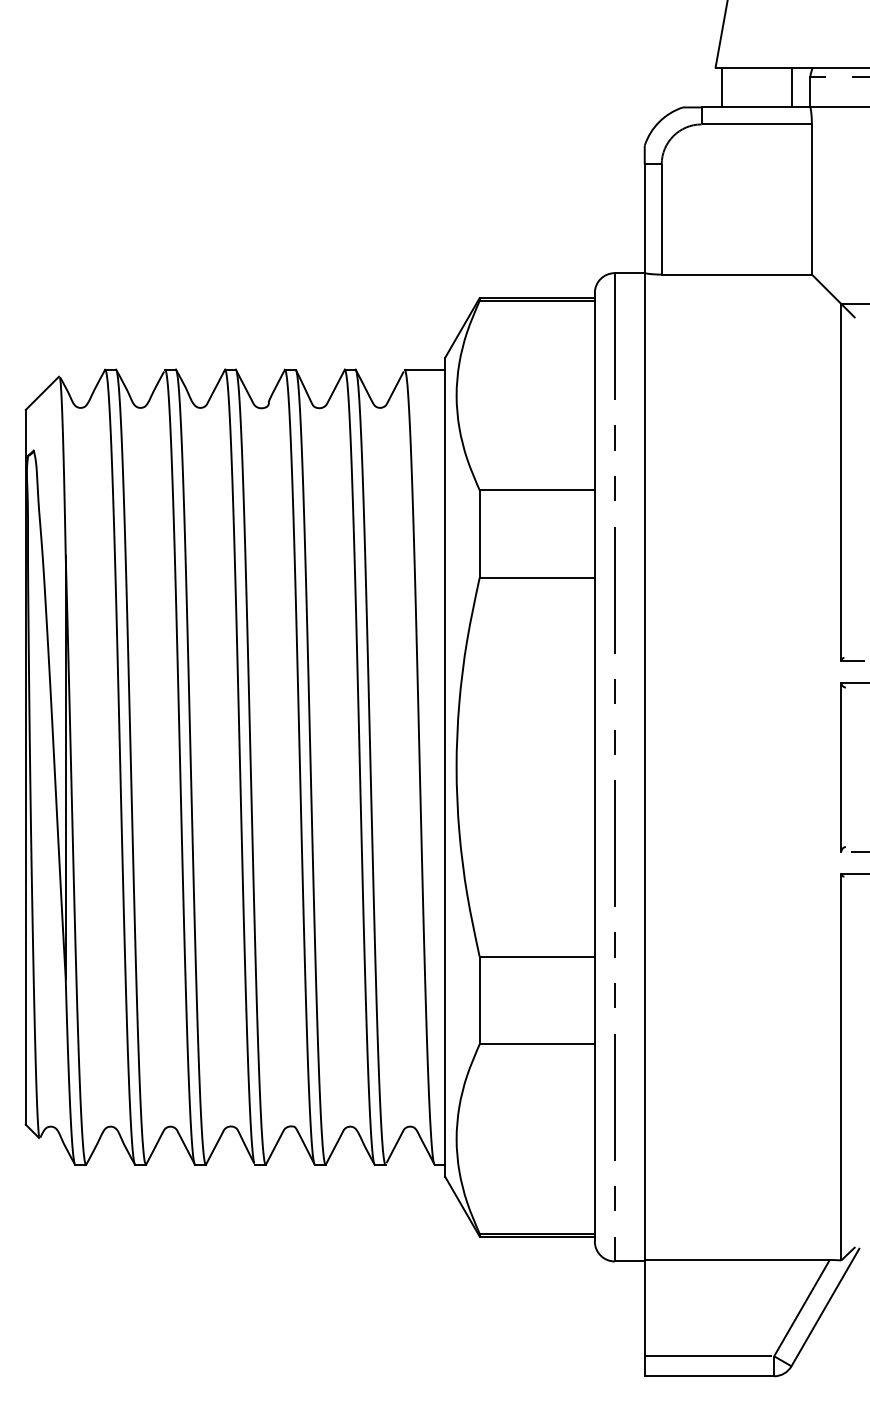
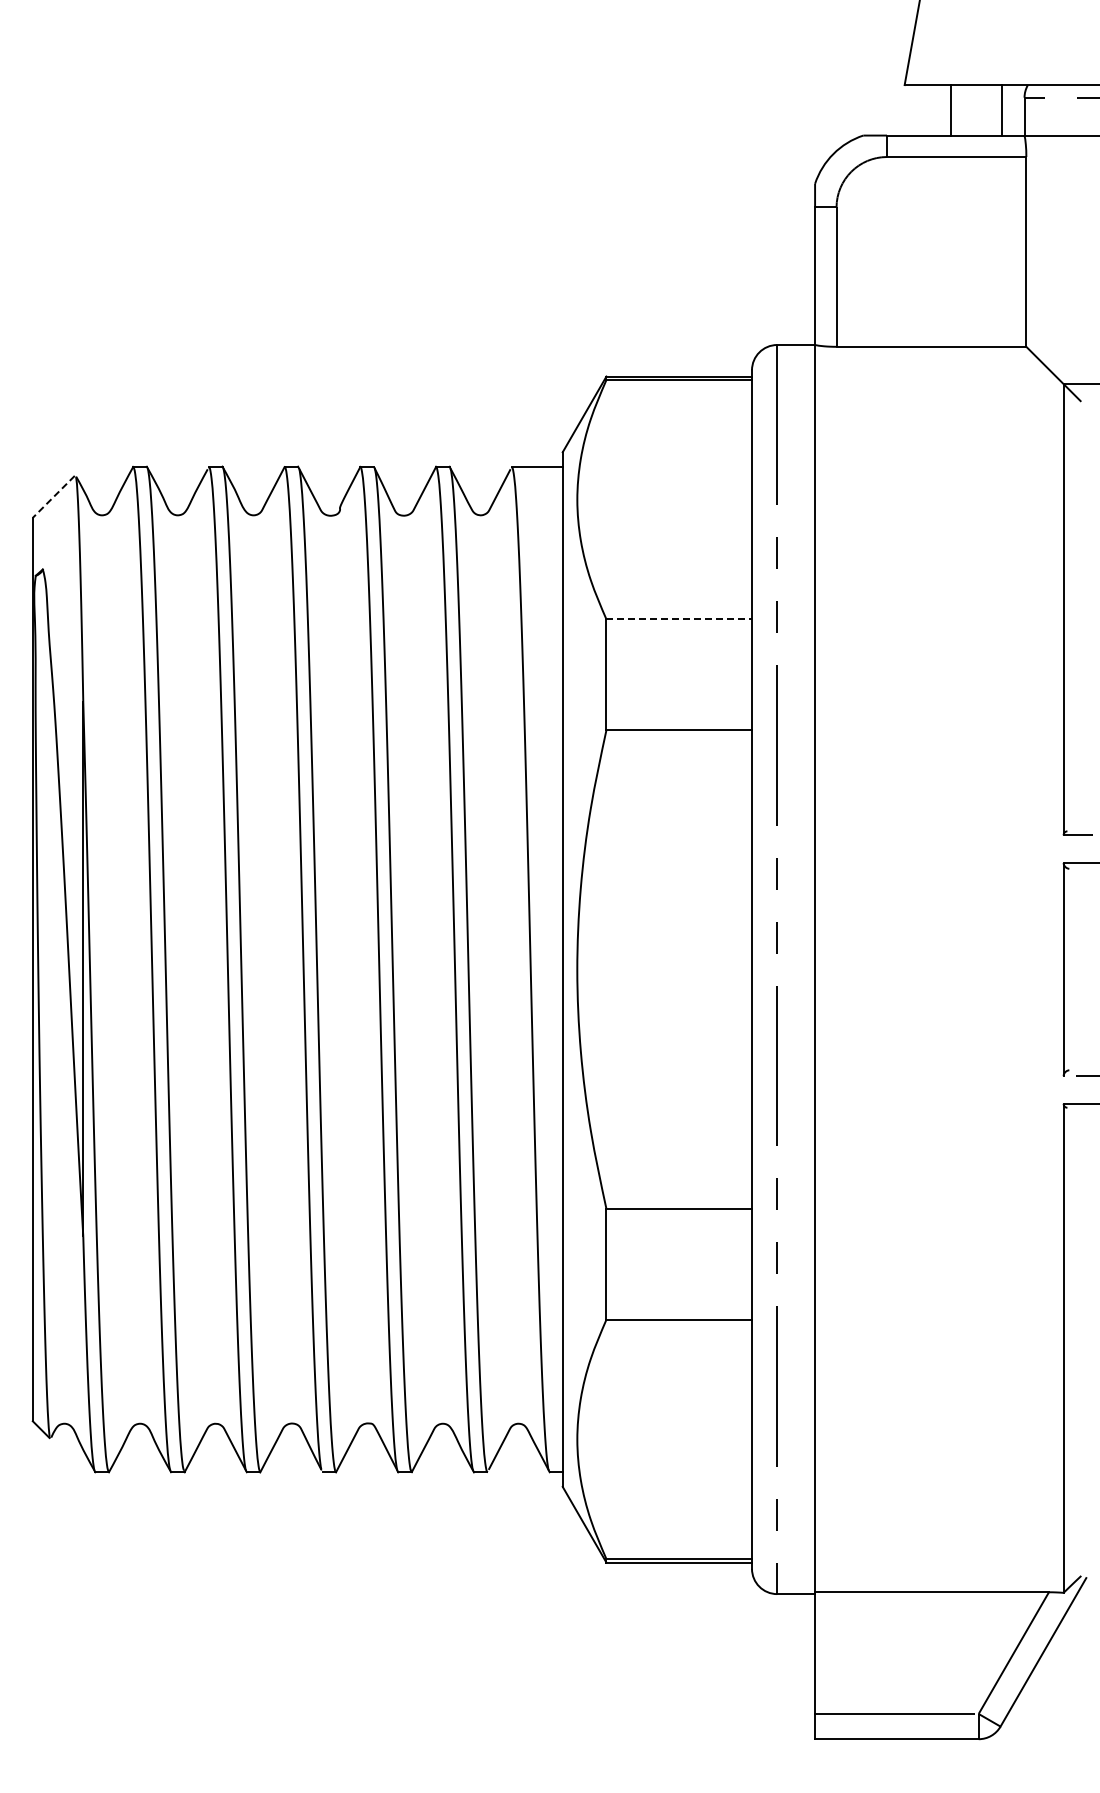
line: (721, 87) -> (951, 110), moved
line: (42, 393) -> (53, 496), solid -> dashed
line: (537, 490) -> (679, 619), solid -> dashed

